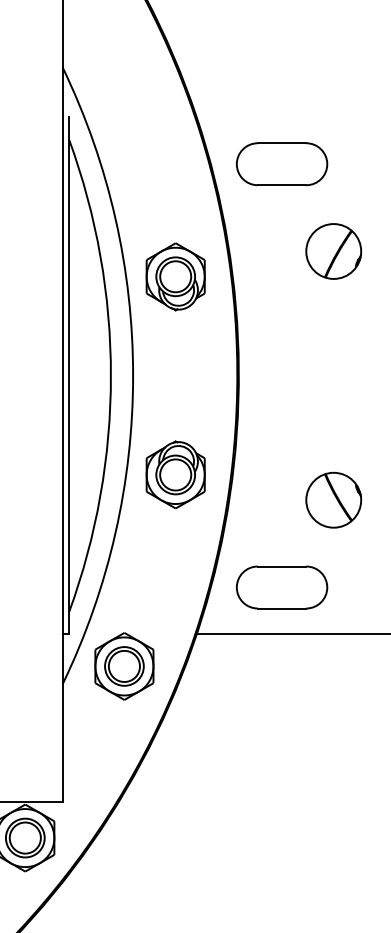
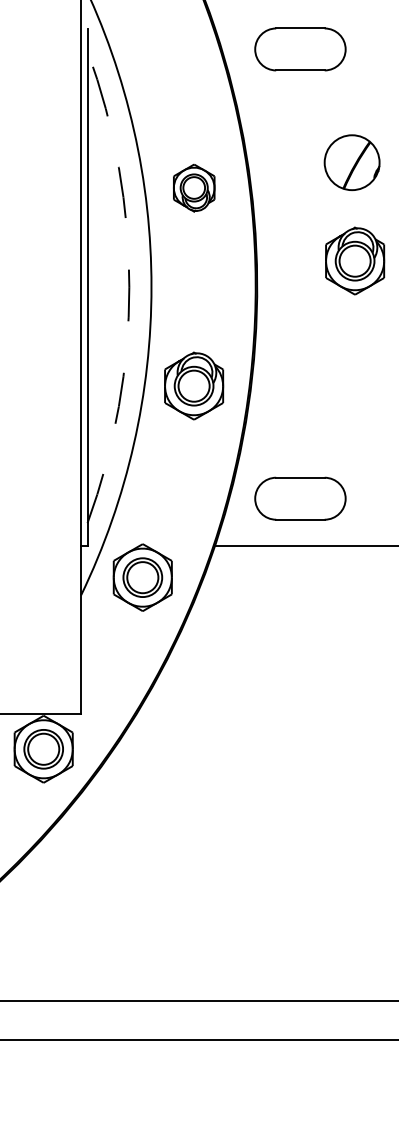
part: (282, 164) -> (300, 49), moved
part: (176, 276) -> (194, 187), size x0.7
part: (337, 349) -> (355, 260), added
arc: (111, 376) -> (129, 287), solid -> dashed
part: (333, 500) -> (351, 411), removed

